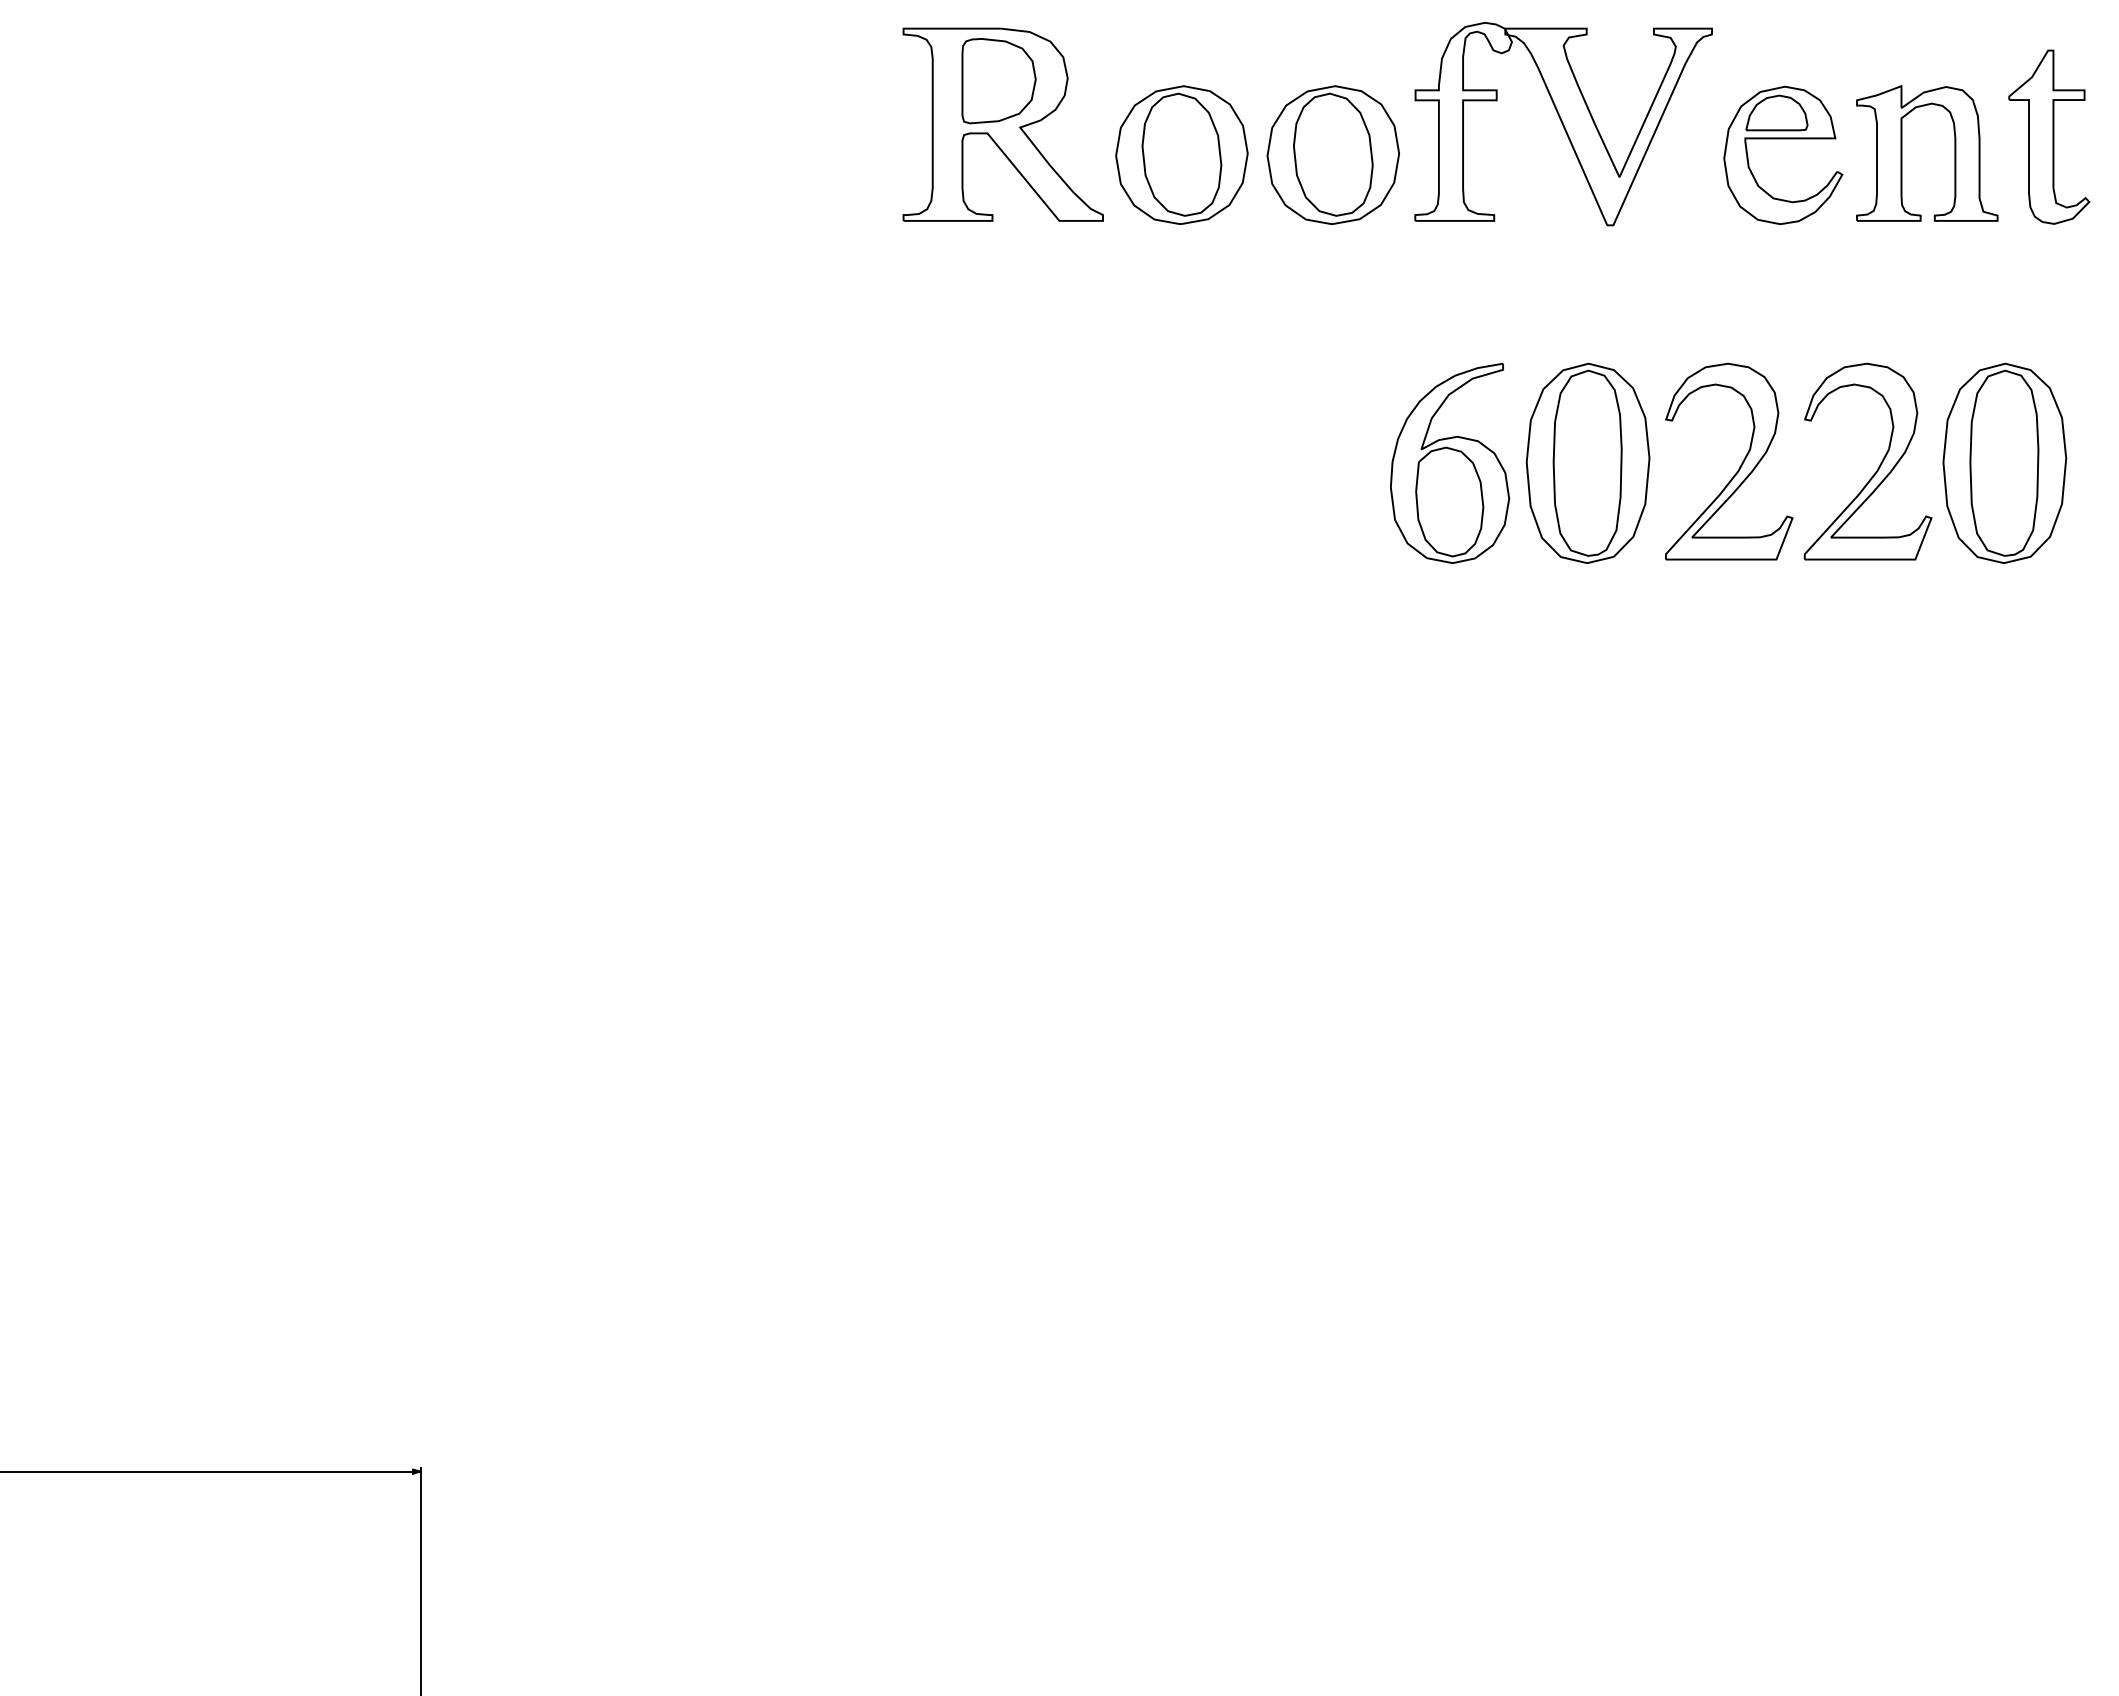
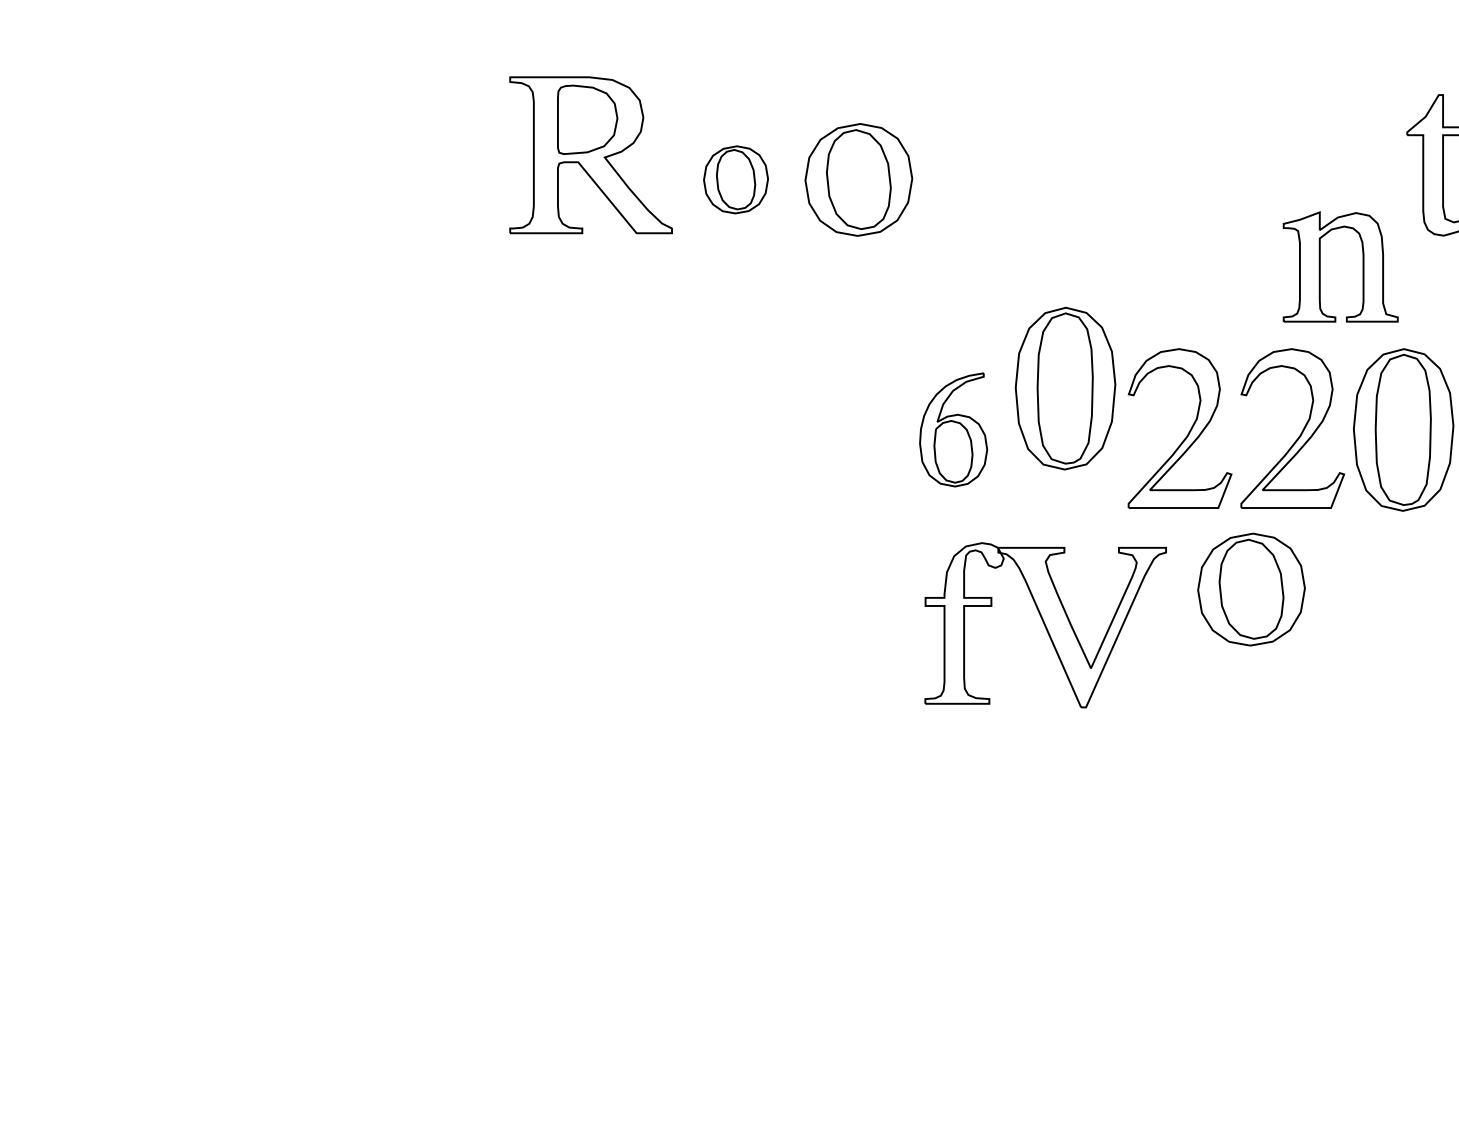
part: (1563, 124) -> (1045, 625), moved
part: (1783, 139) -> (1224, 167), removed
part: (1902, 153) -> (1320, 267), moved
part: (1181, 154) -> (735, 179), size x0.6
part: (1450, 462) -> (953, 429), size x0.7
part: (1587, 462) -> (1065, 387), moved
part: (1817, 659) -> (1251, 589), added

